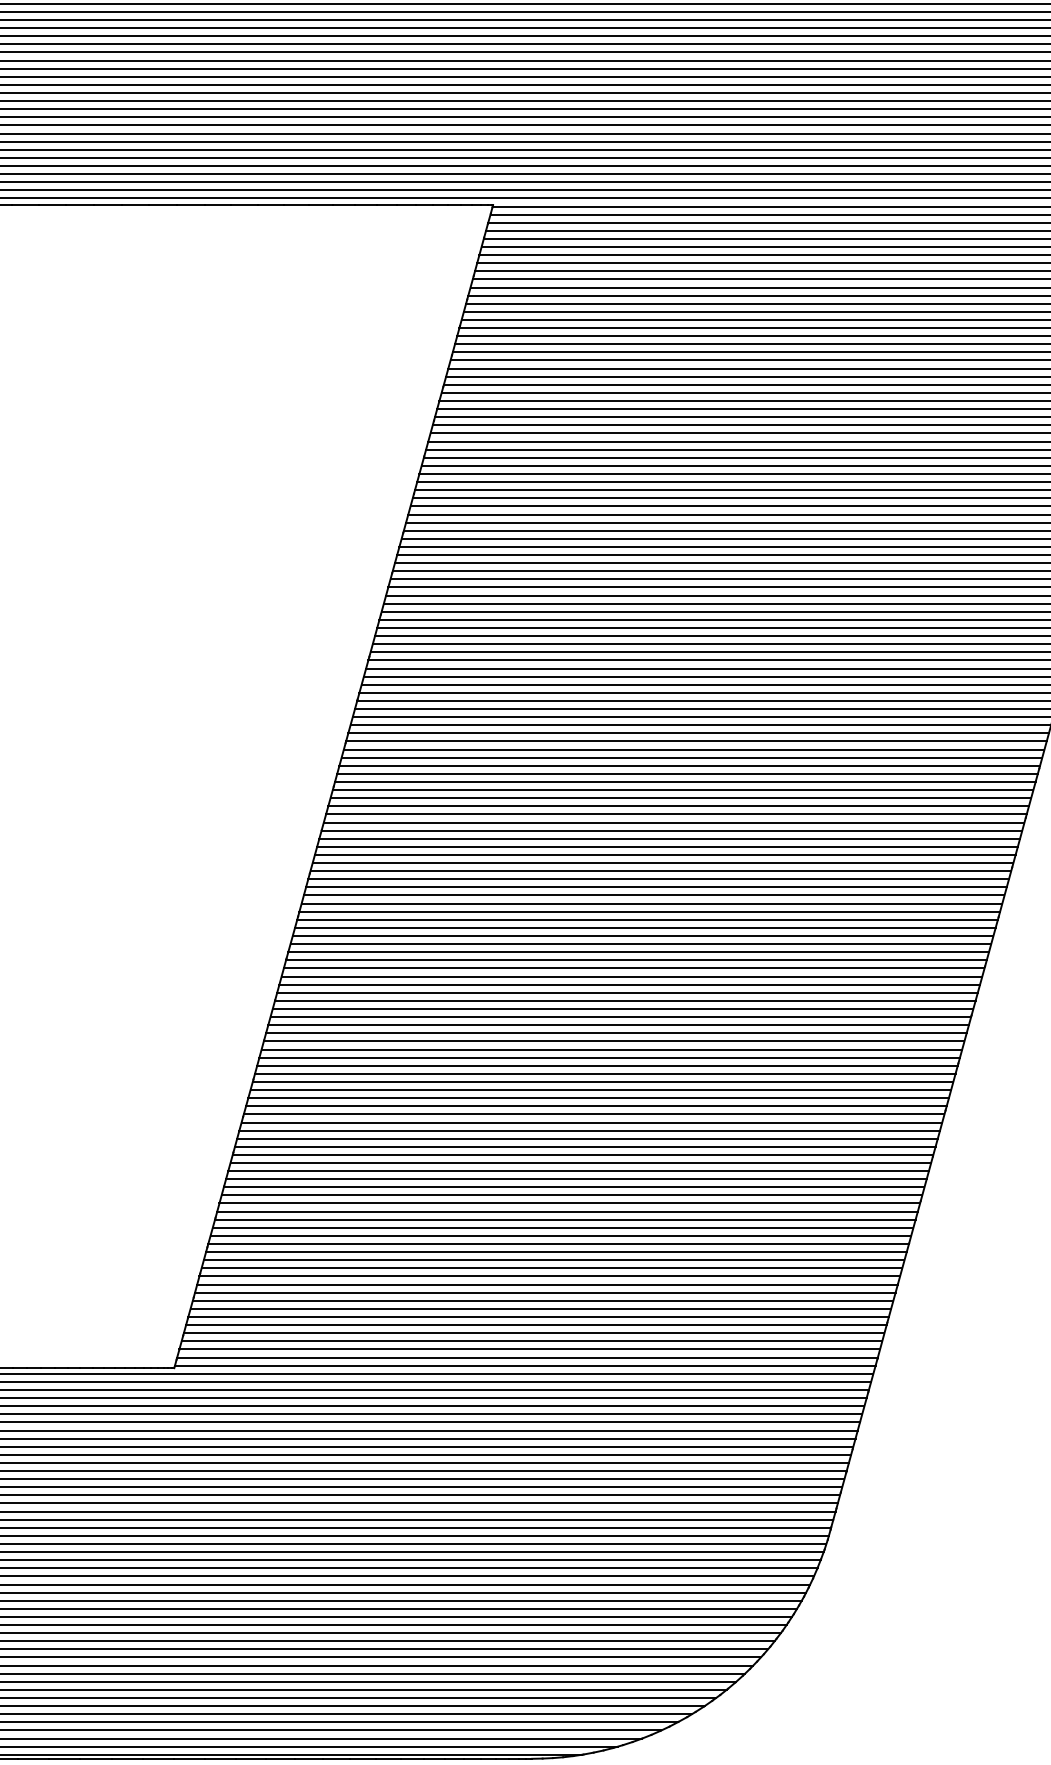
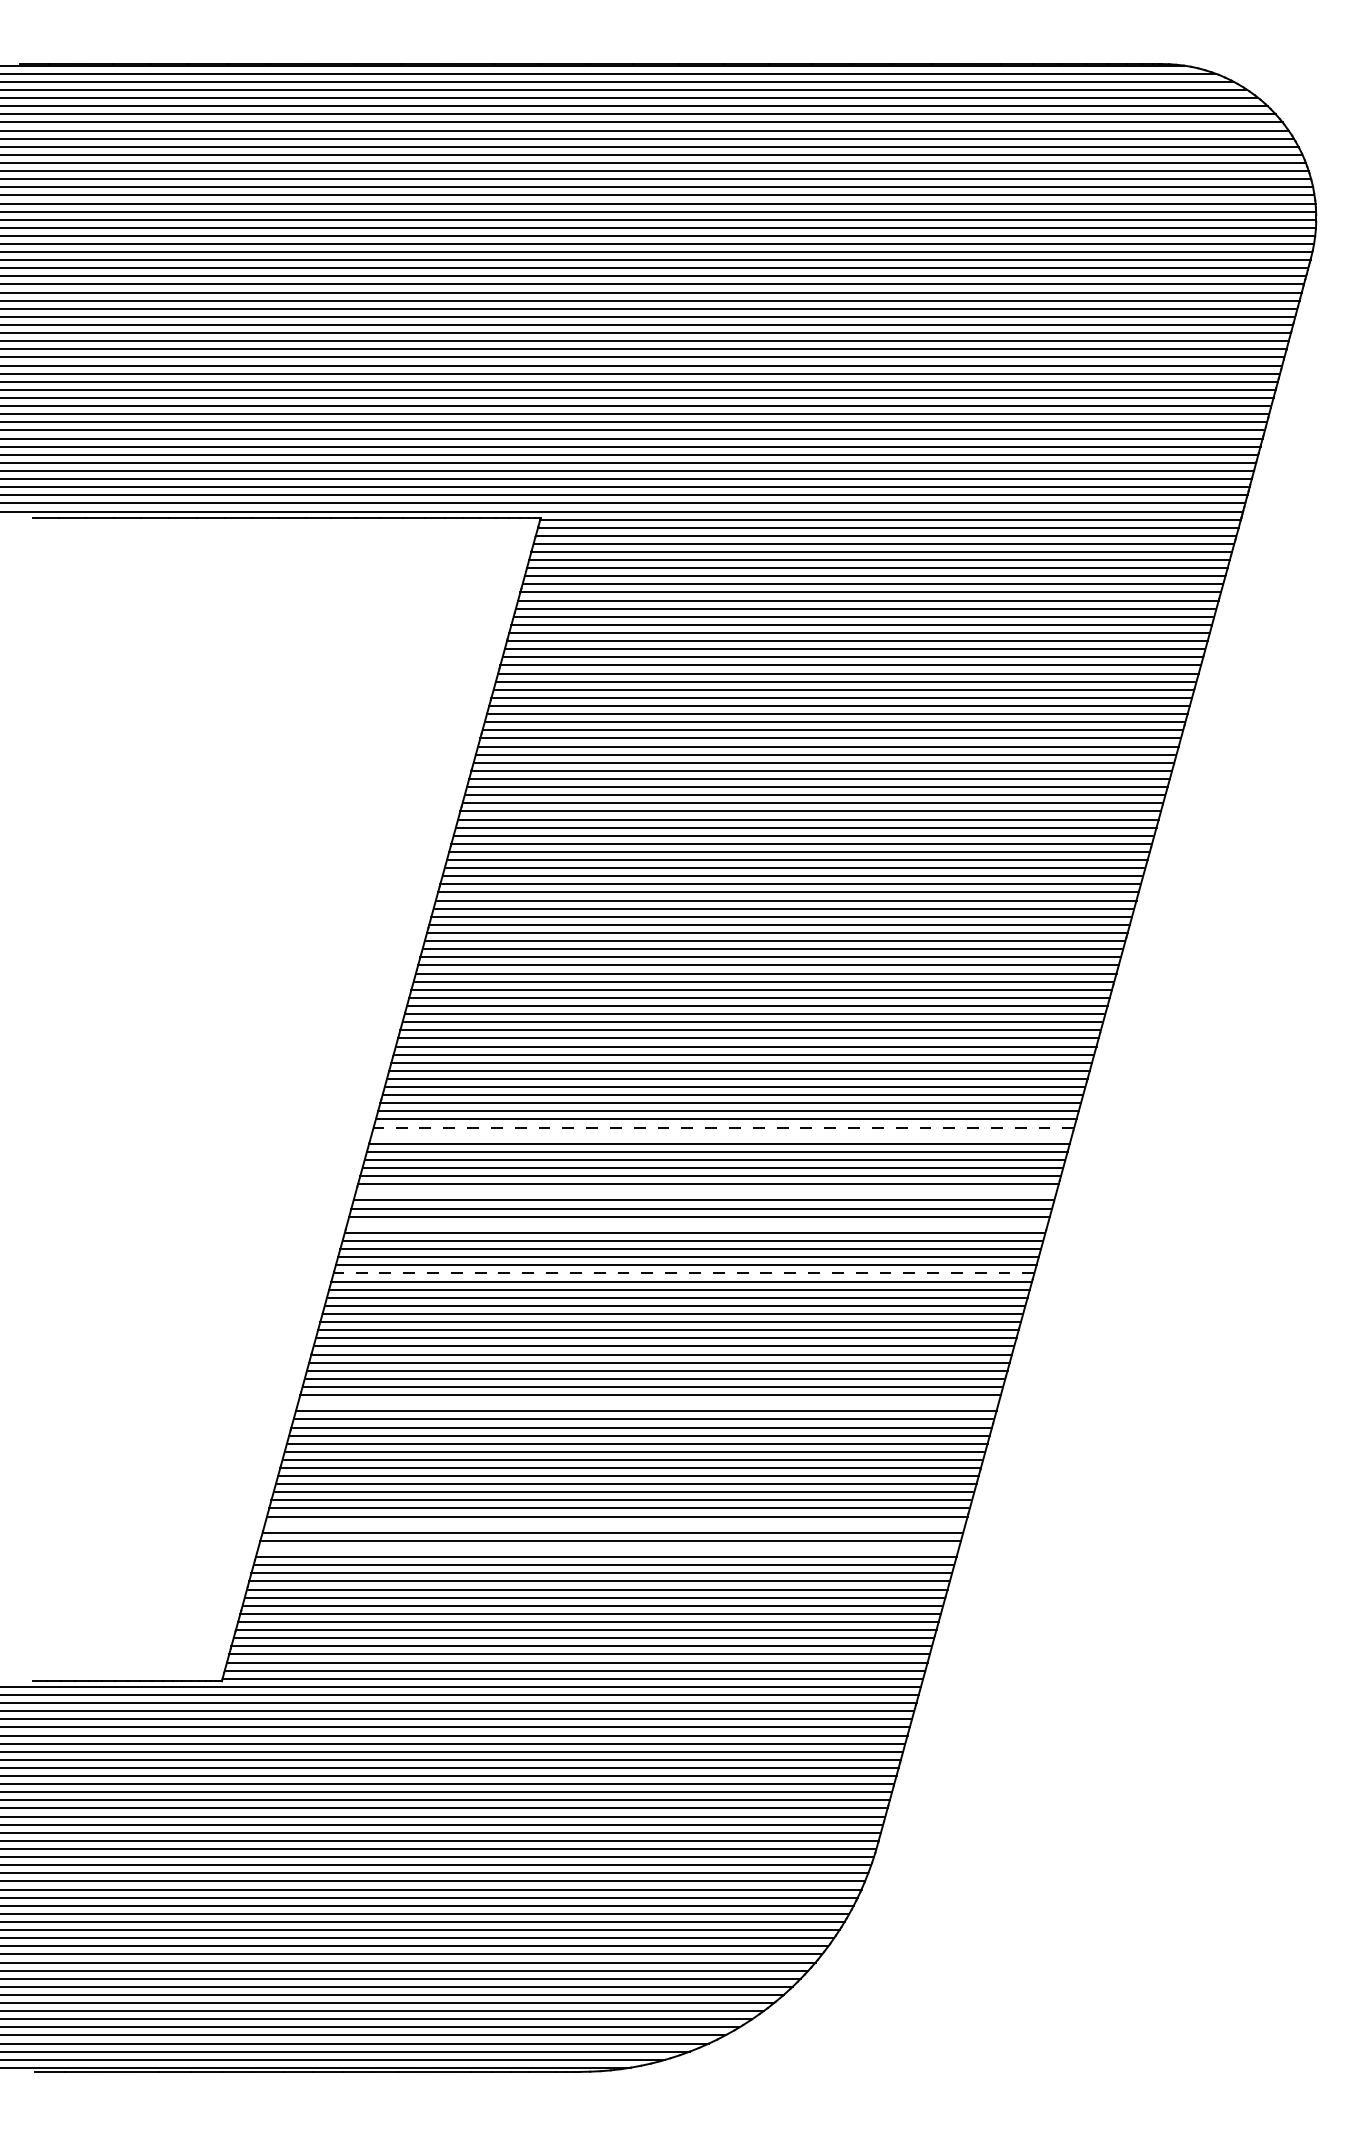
line: (675, 814) -> (723, 1127), solid -> dashed
line: (673, 822) -> (721, 1135), removed
line: (657, 879) -> (705, 1192), removed
line: (649, 911) -> (697, 1224), removed
line: (635, 960) -> (683, 1273), solid -> dashed
line: (600, 1090) -> (648, 1403), removed
line: (566, 1211) -> (614, 1524), removed
line: (560, 1236) -> (608, 1549), removed

